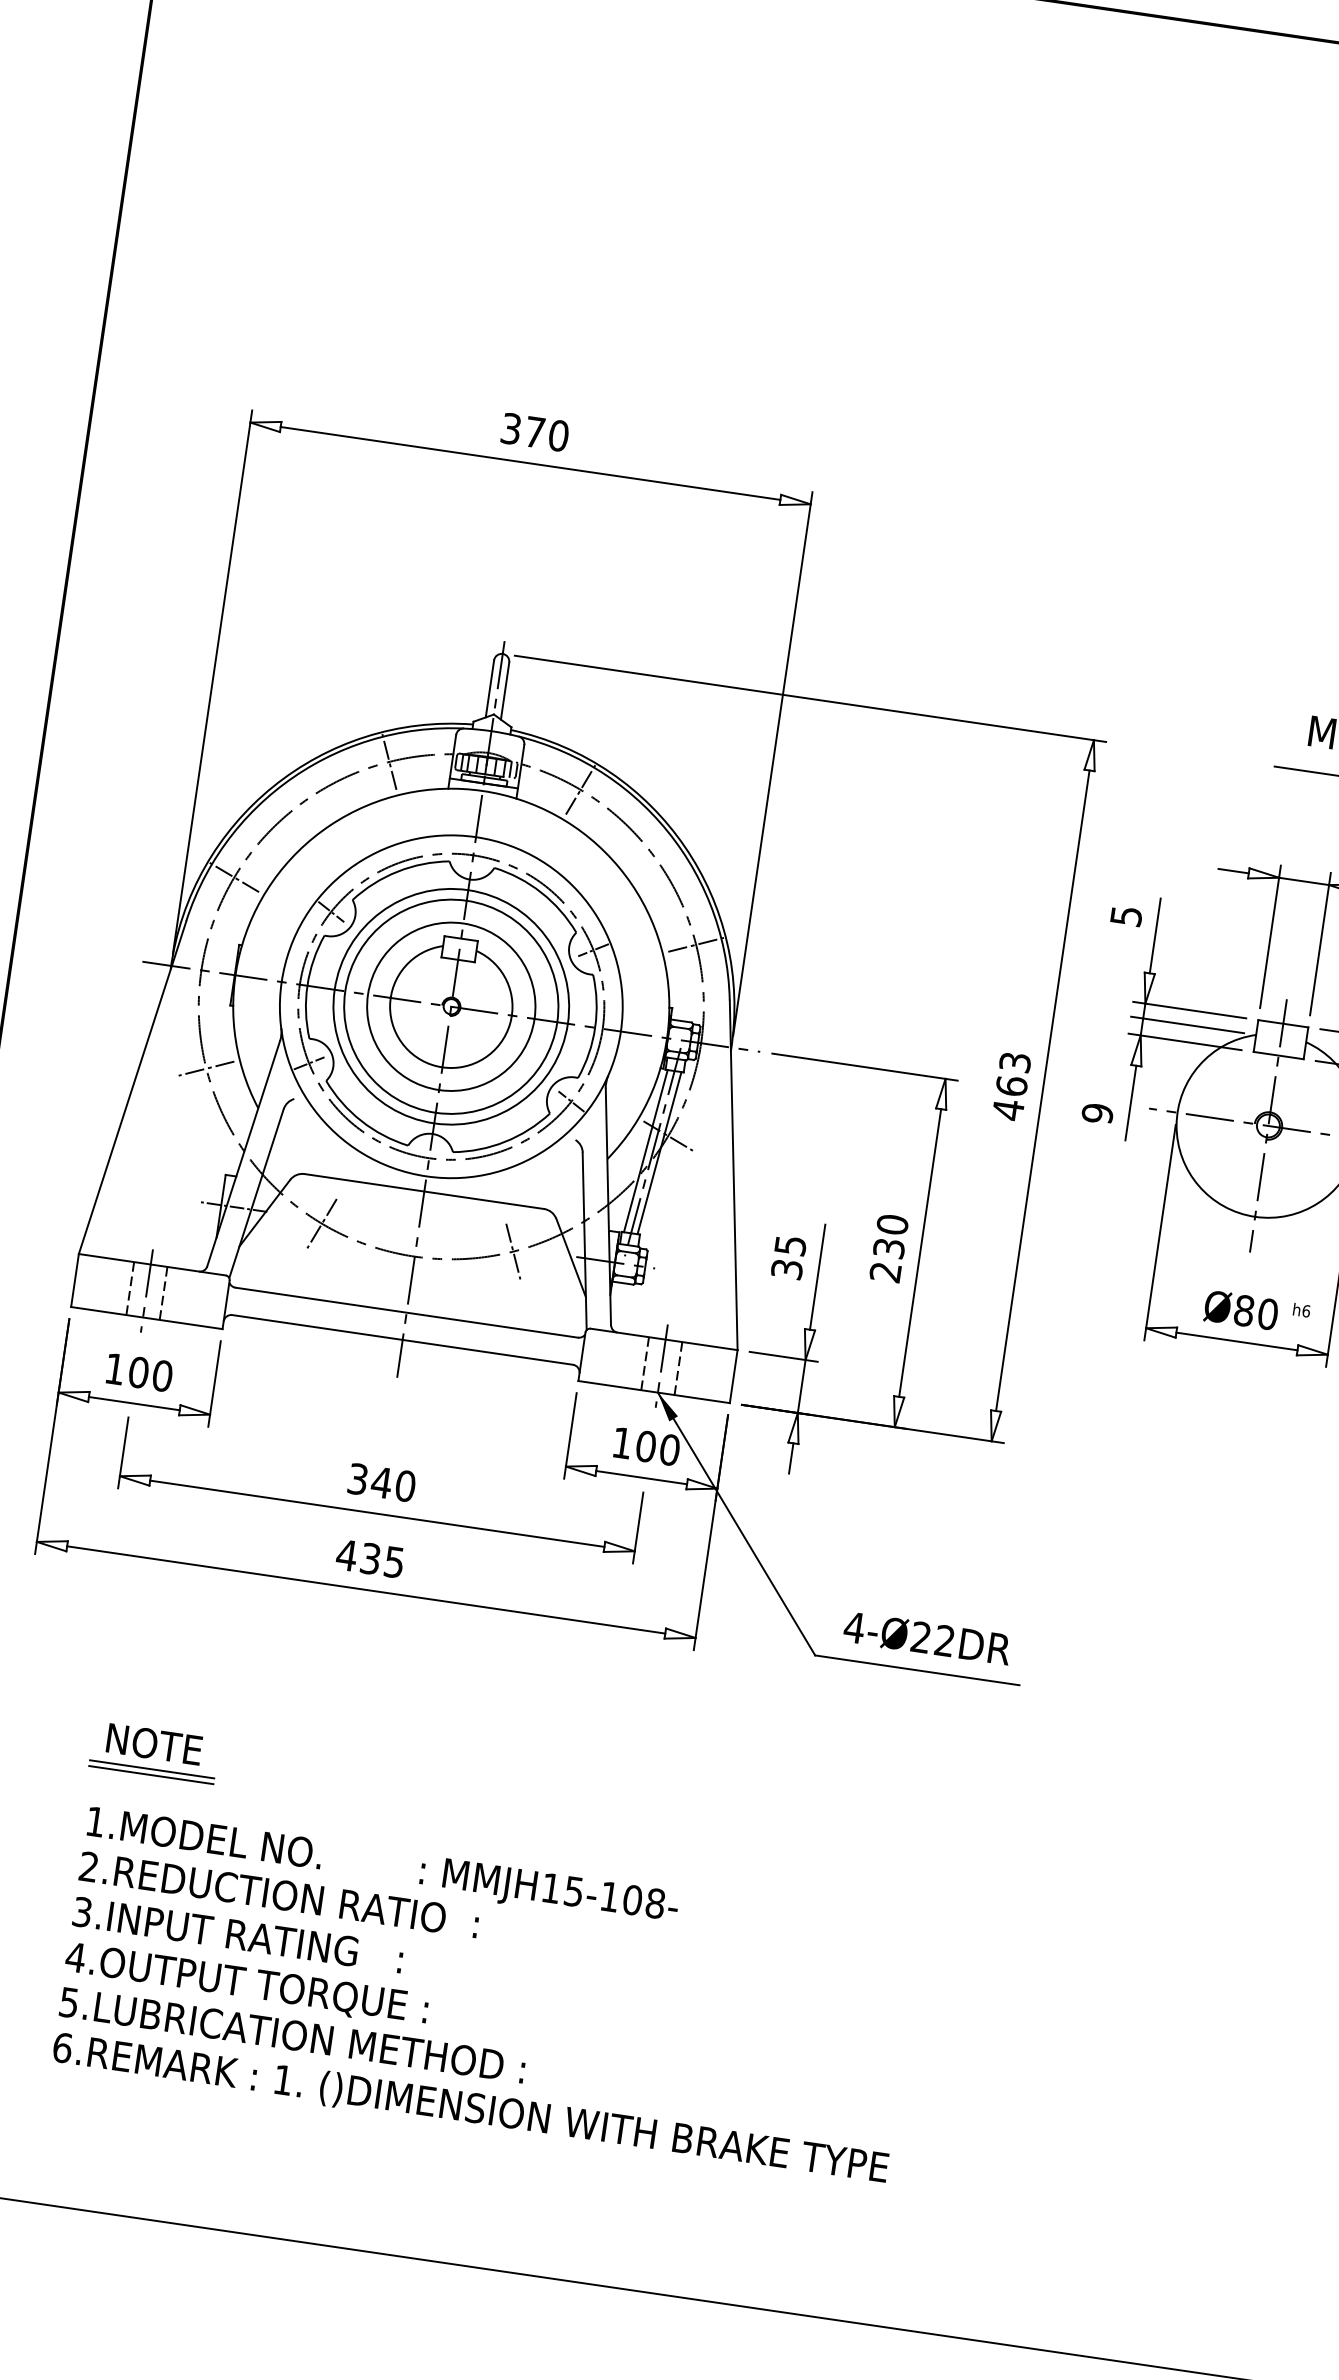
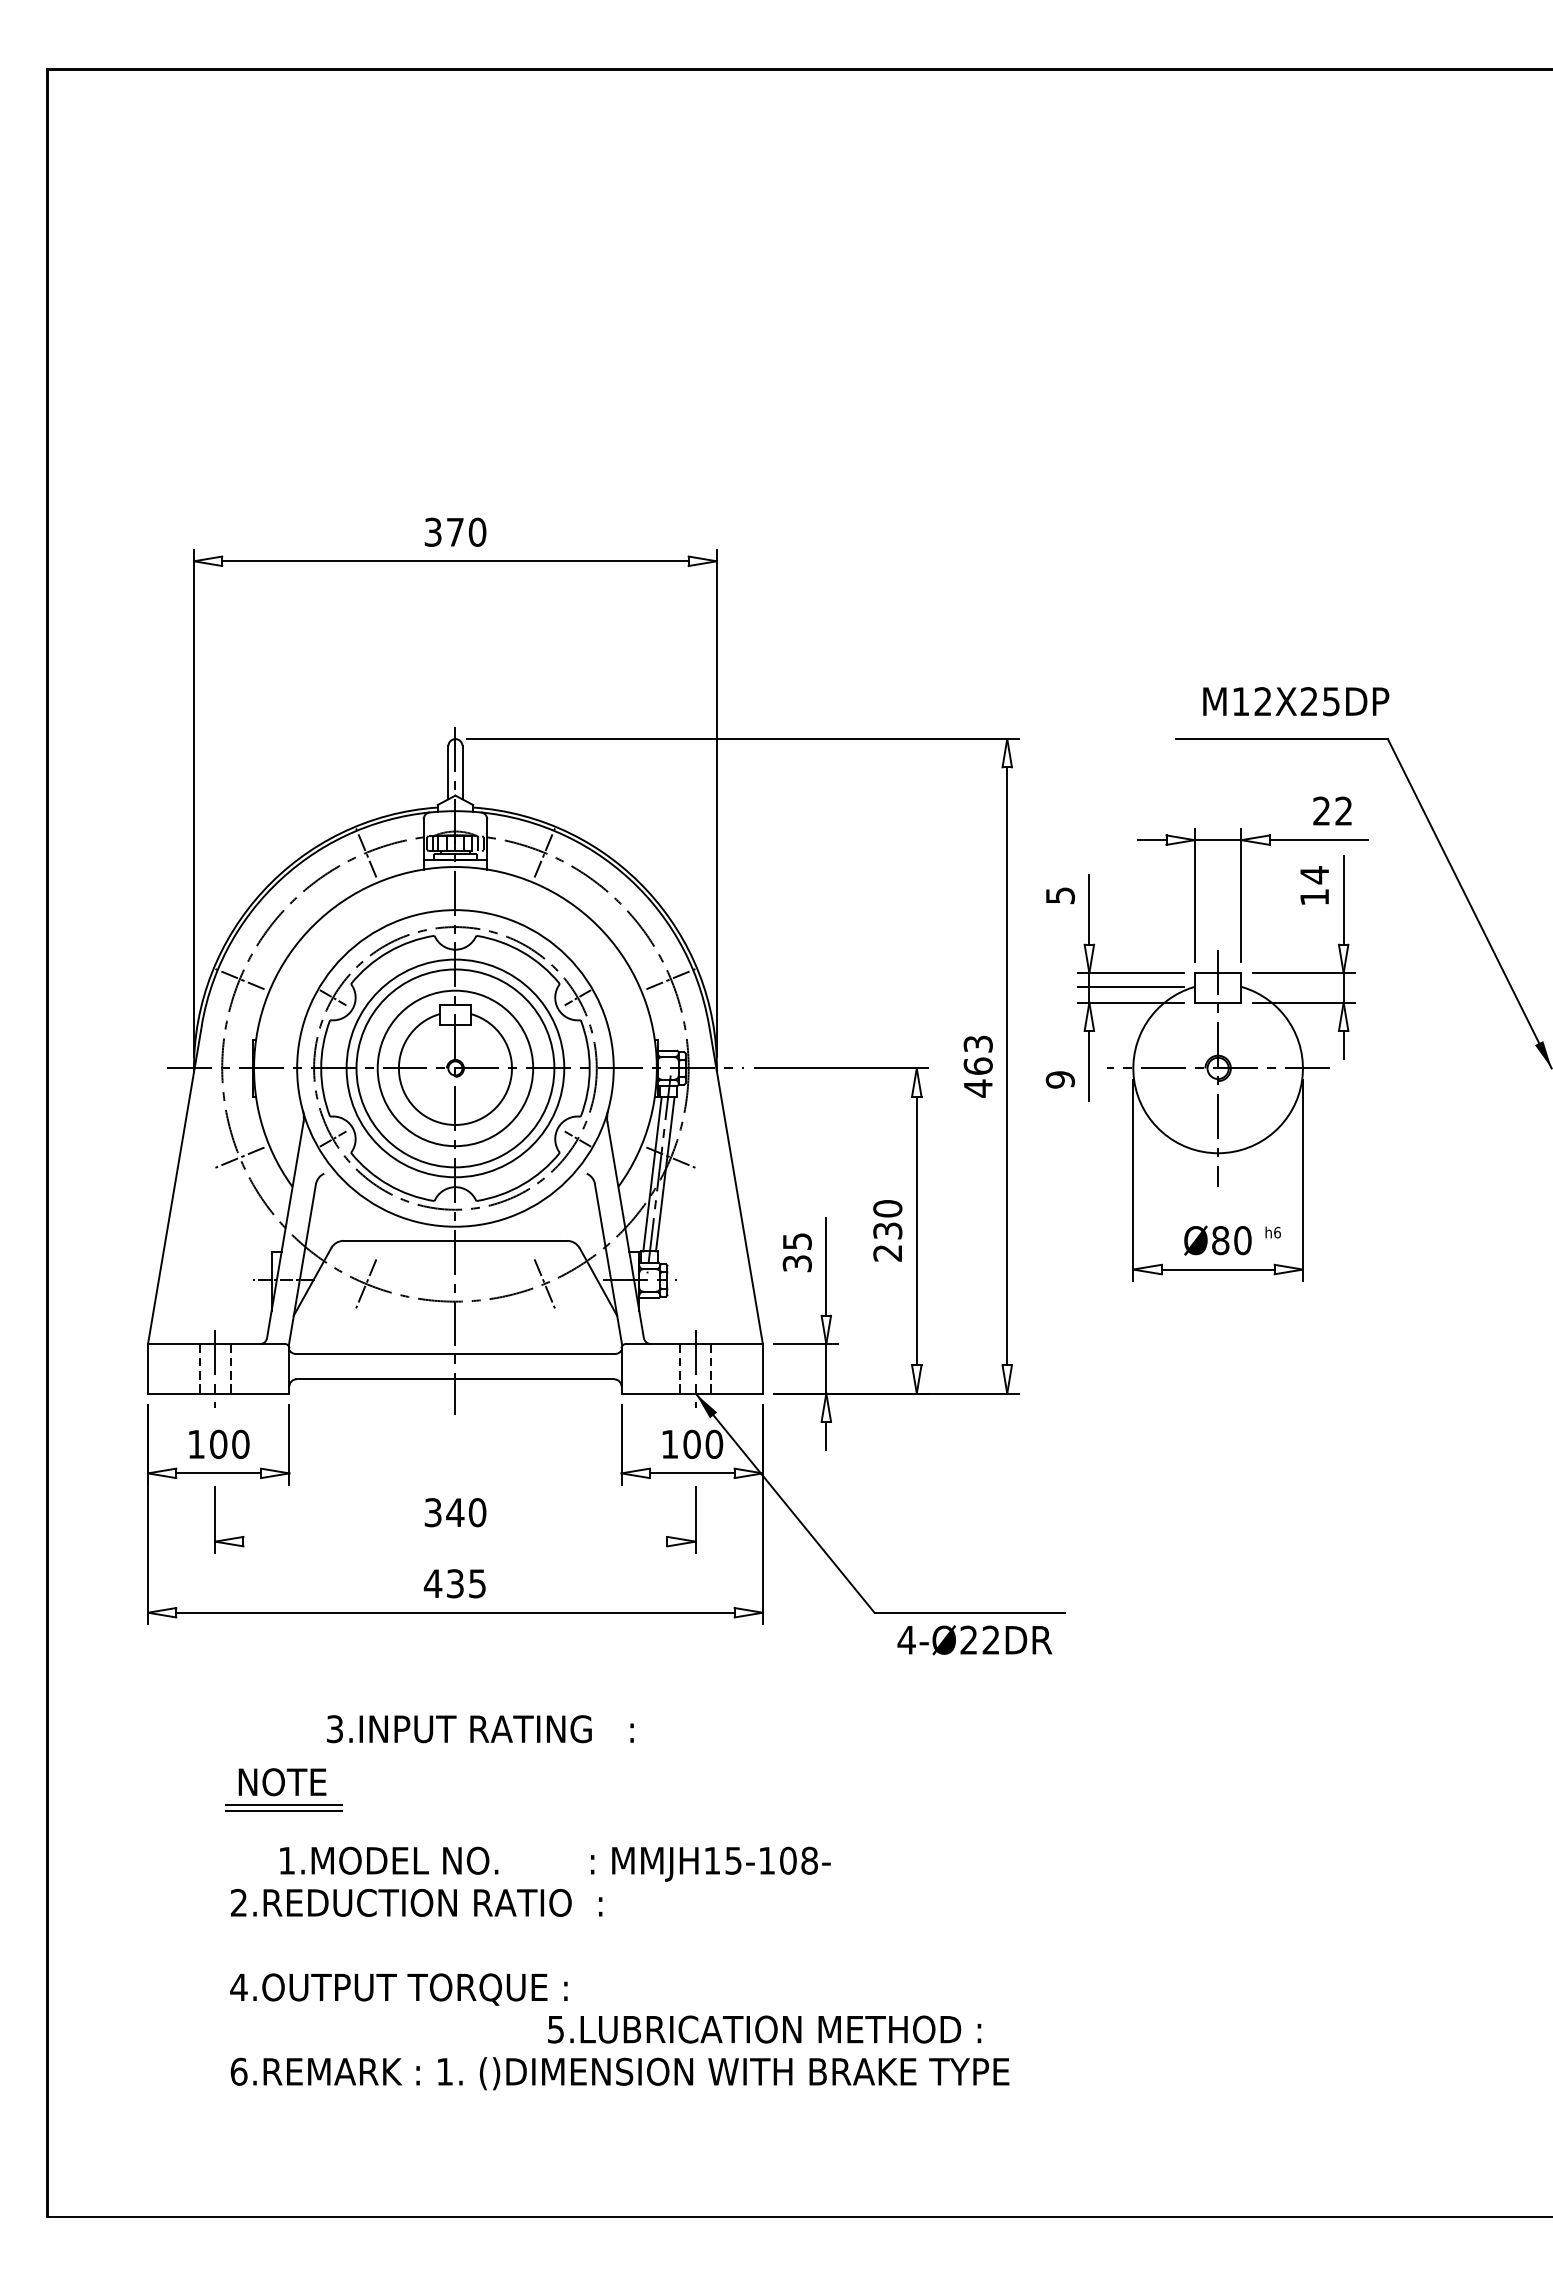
line: (377, 1513) -> (455, 1541), removed
text: (927, 1638) -> (974, 1640), moved
text: (382, 1866) -> (555, 1863), moved
text: (238, 1935) -> (480, 1729), moved
text: (292, 2035) -> (764, 2029), moved

